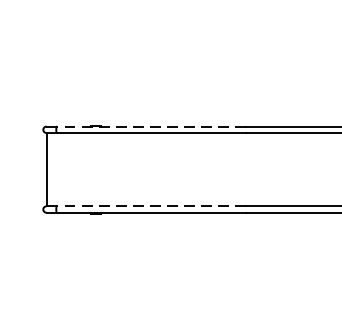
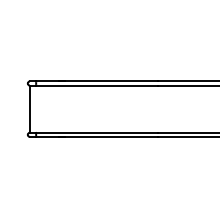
line: (151, 126) -> (97, 81), dashed -> solid
line: (151, 205) -> (97, 132), dashed -> solid

